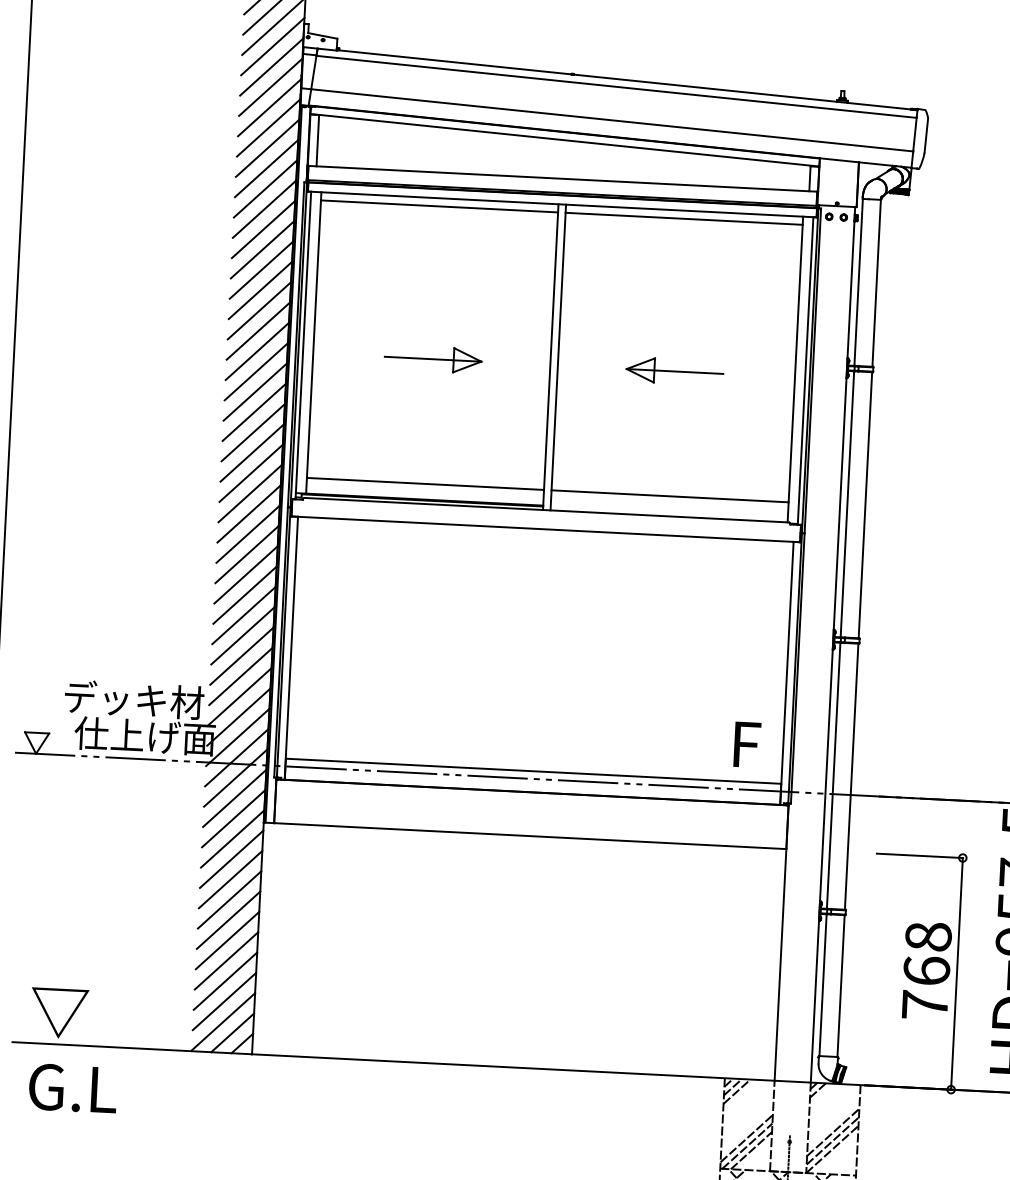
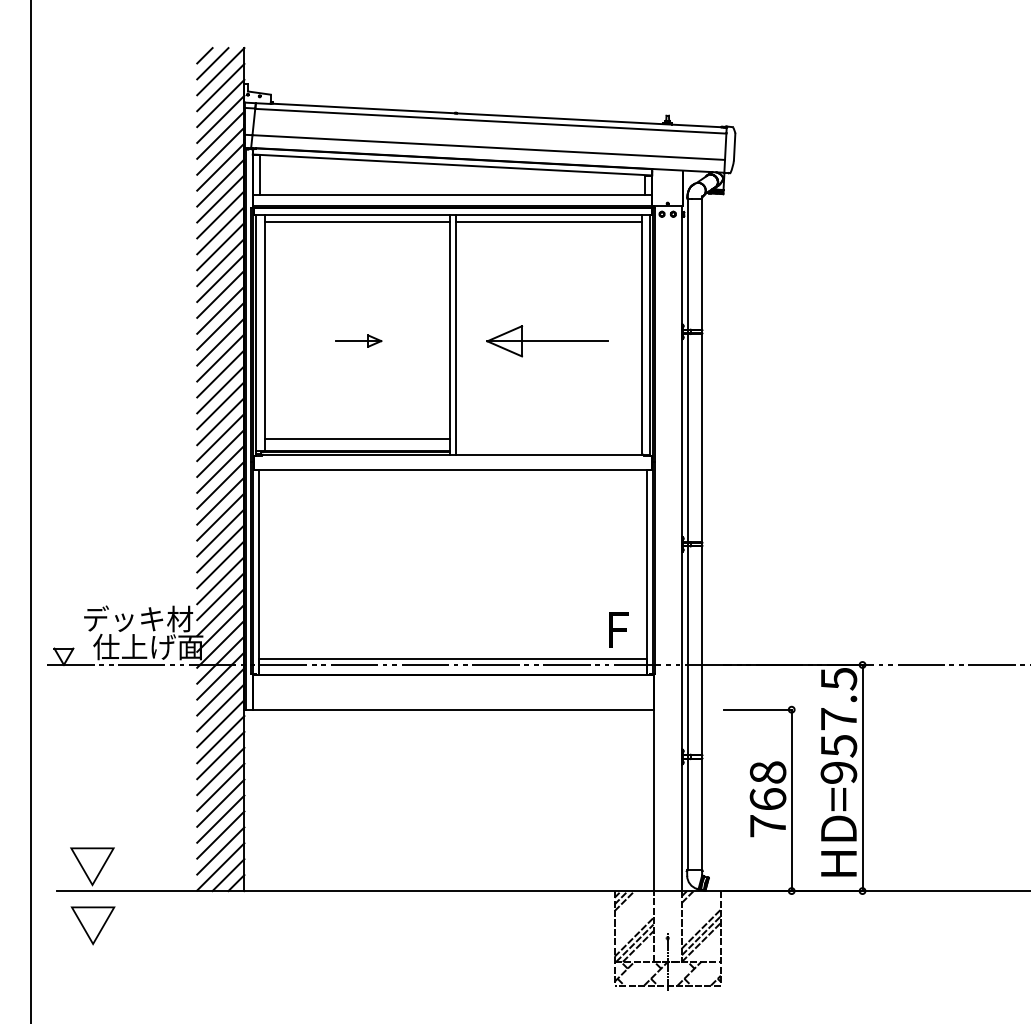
part: (433, 358) -> (358, 340), size x0.6
part: (674, 370) -> (547, 340), size x1.6
line: (669, 495) -> (548, 438), removed
text: (72, 1089) -> (105, 925), G.L -> ▽

